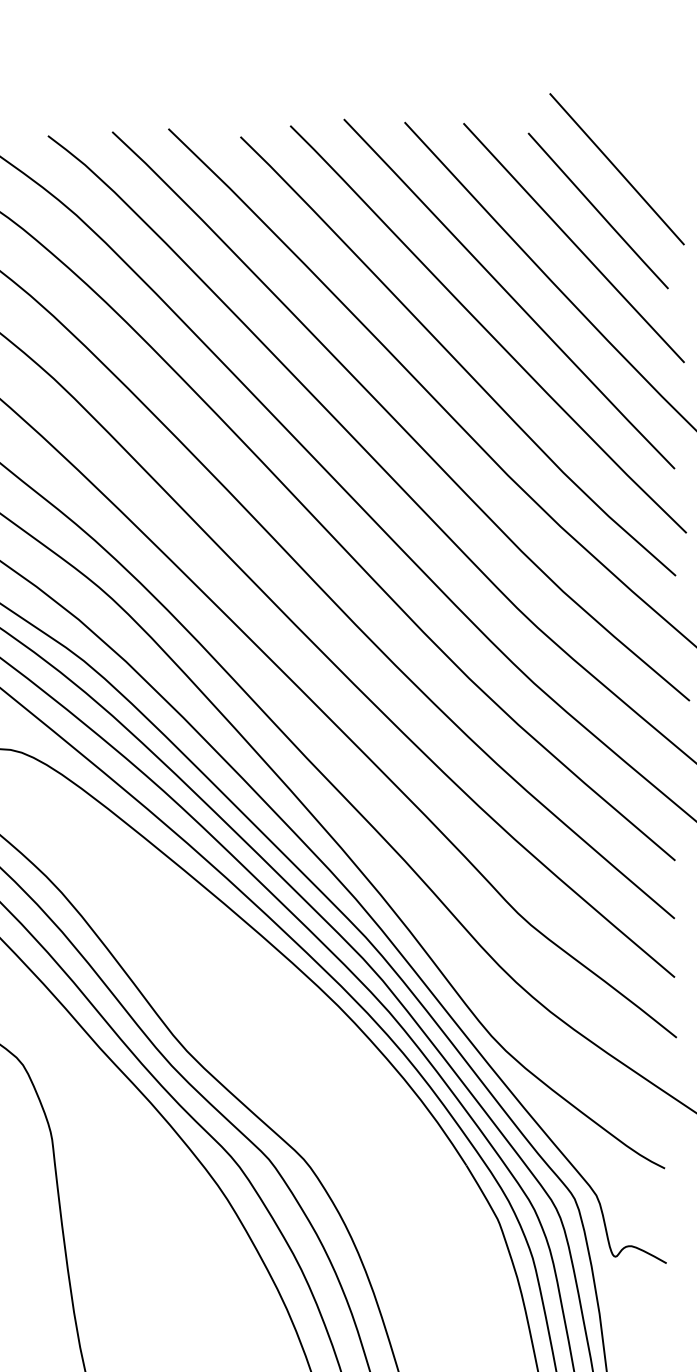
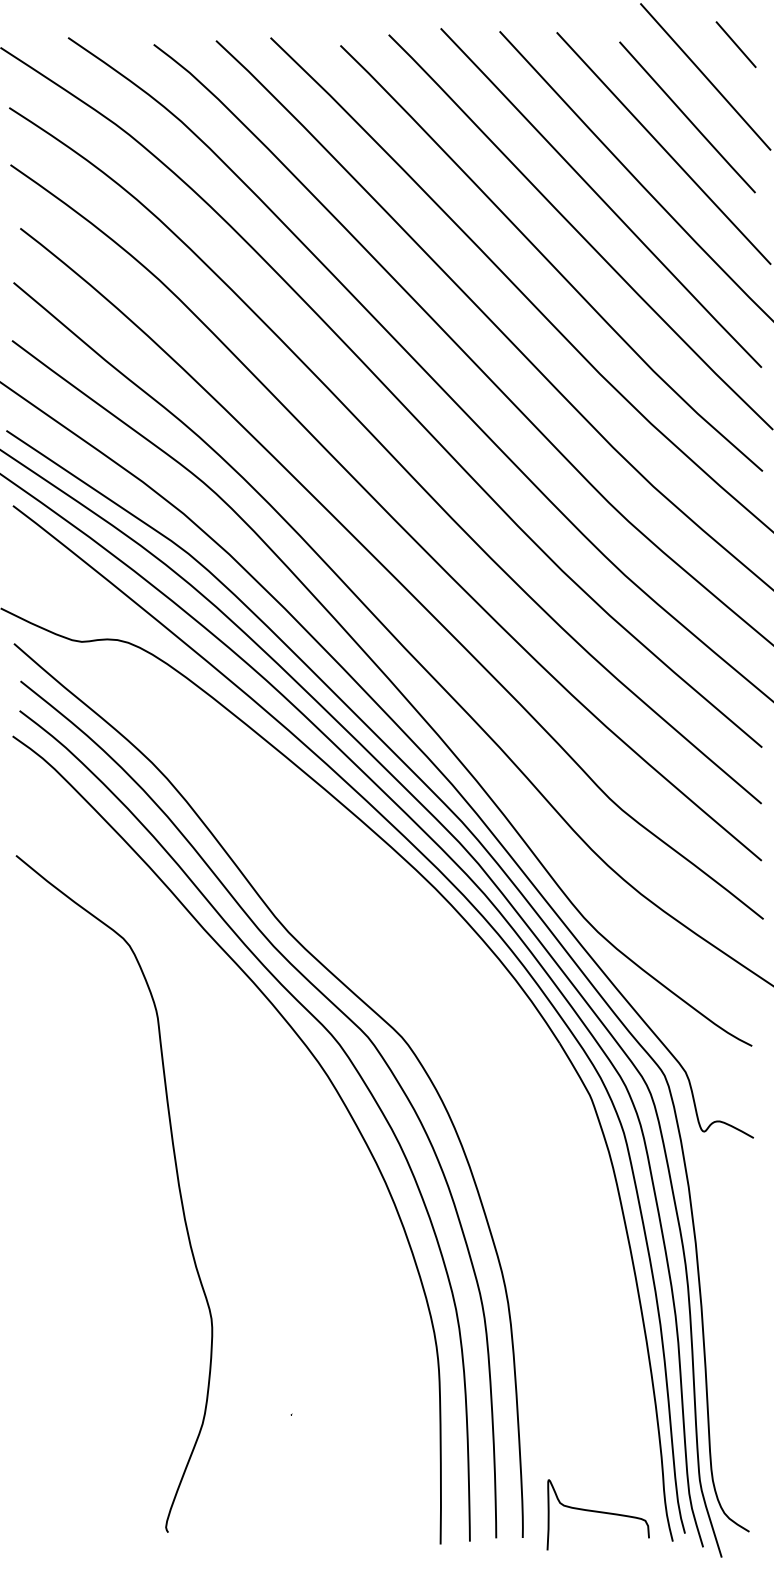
line: (647, 135) -> (735, 44), added

